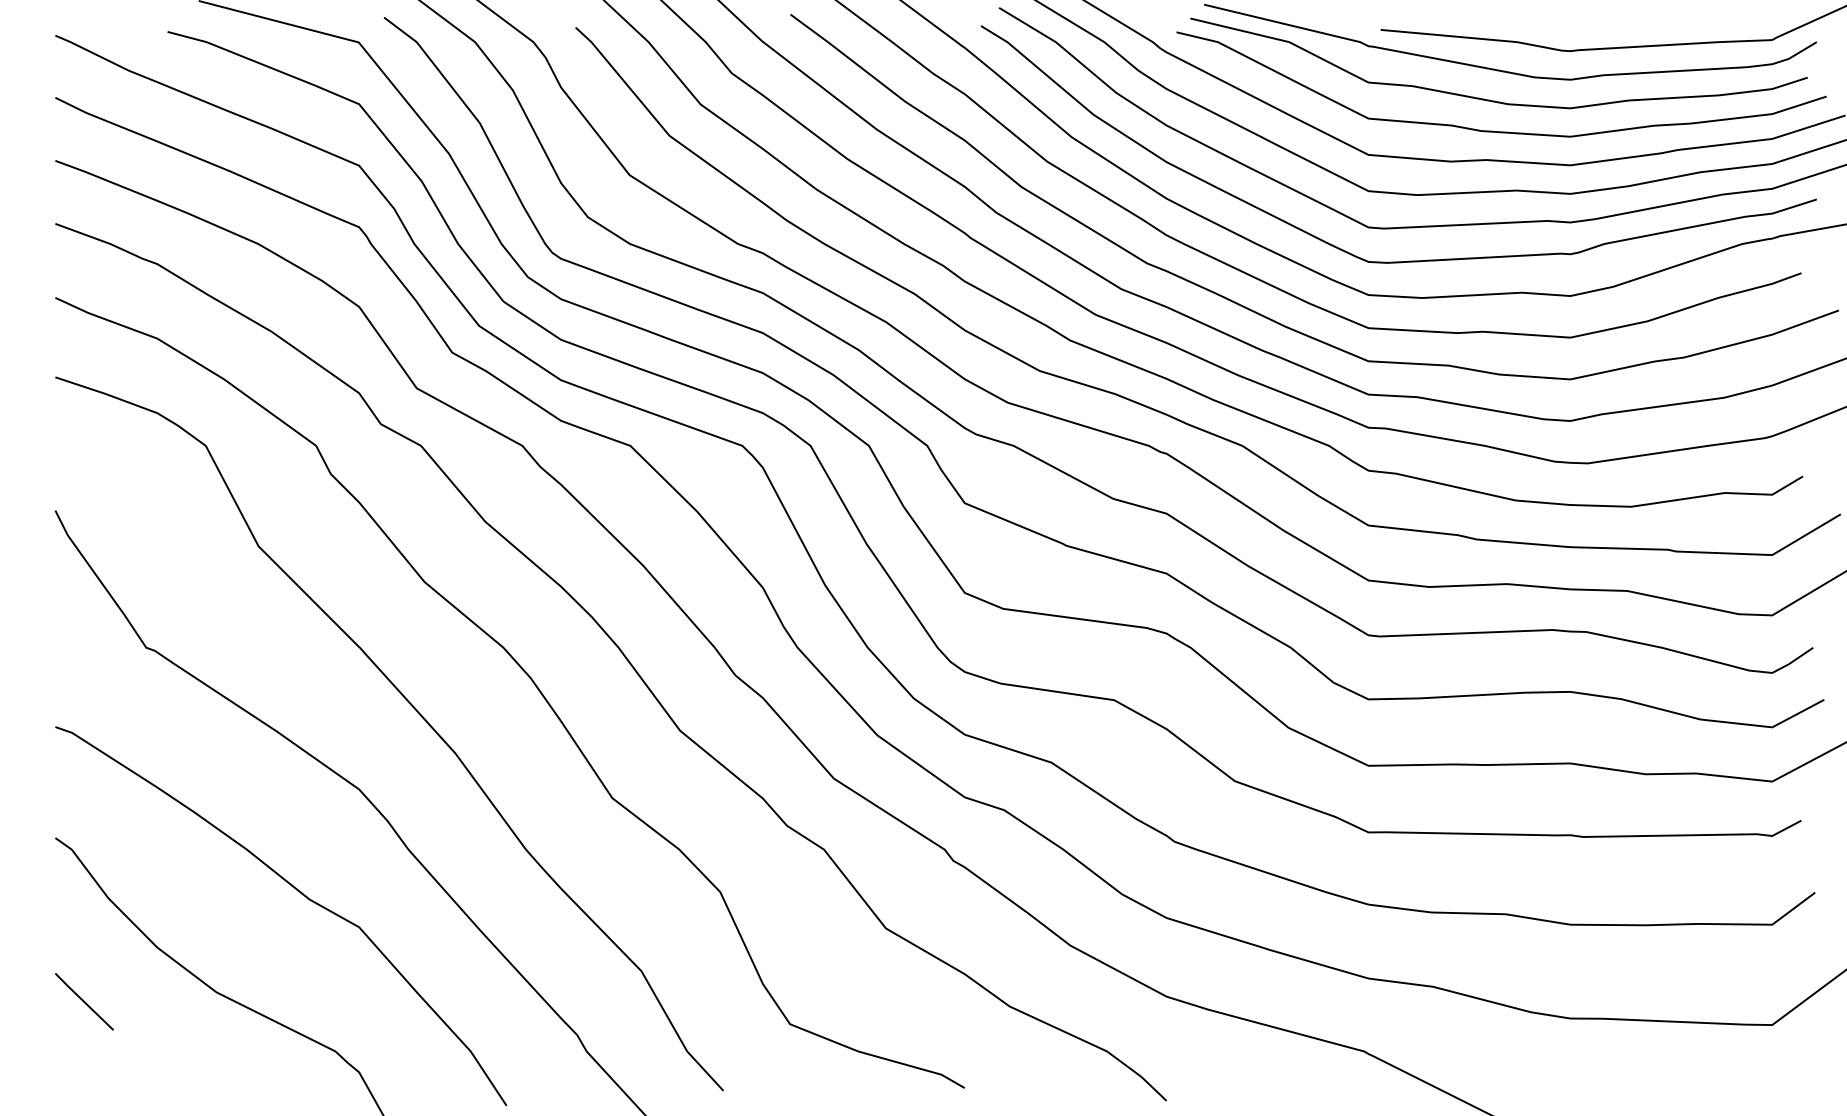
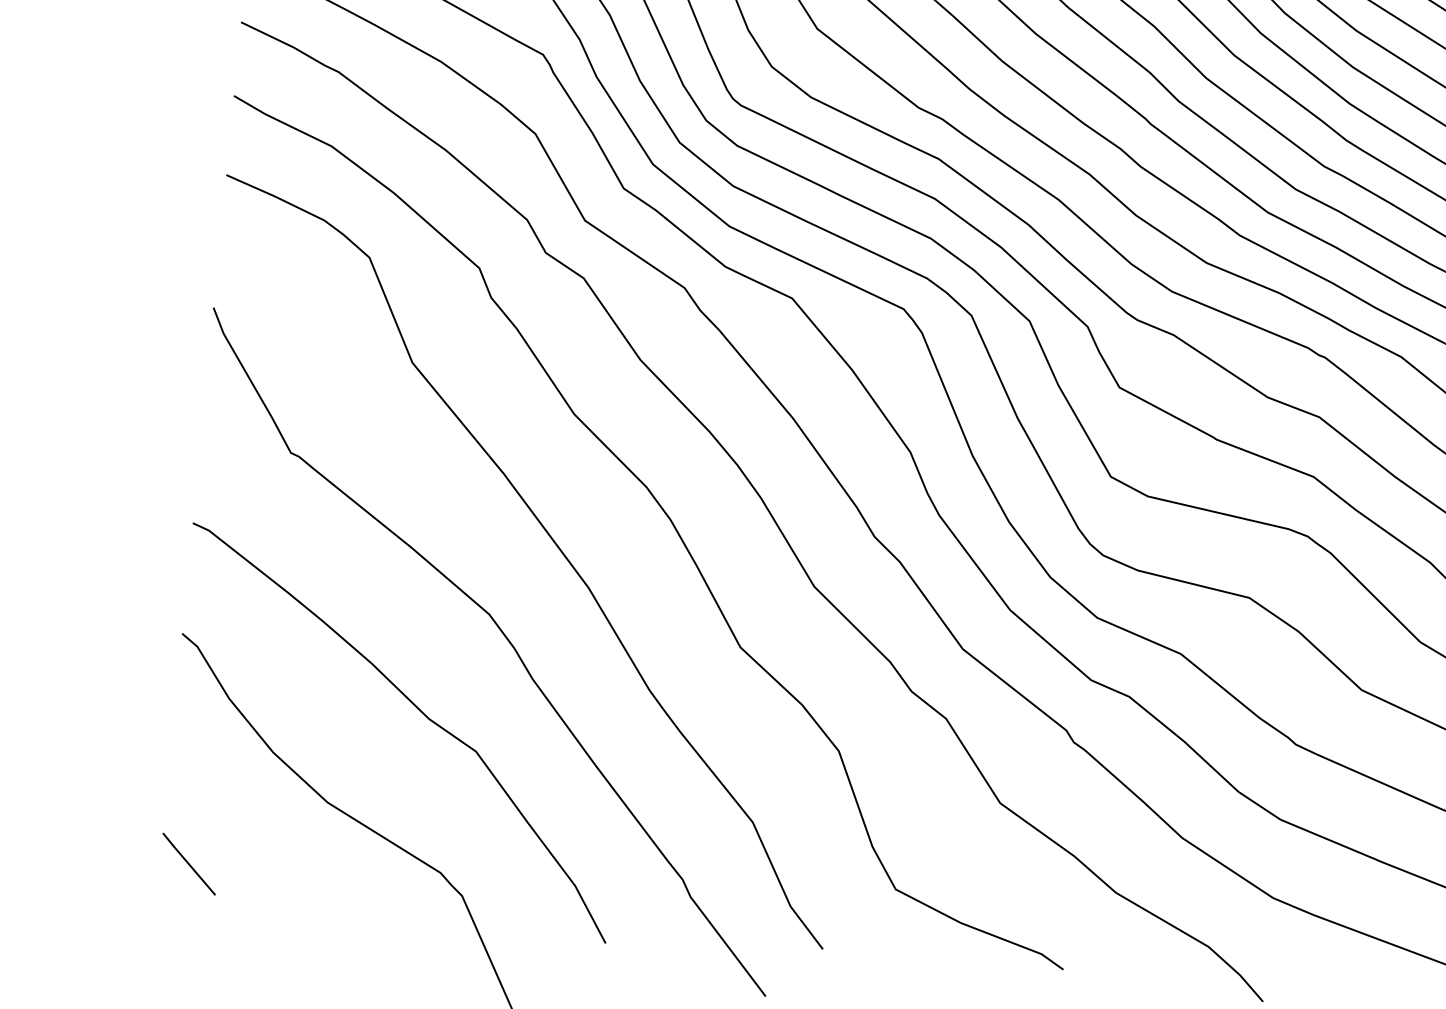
line: (84, 1001) -> (189, 863), moved

